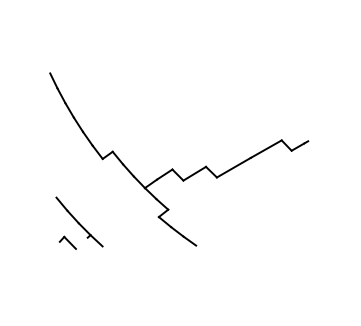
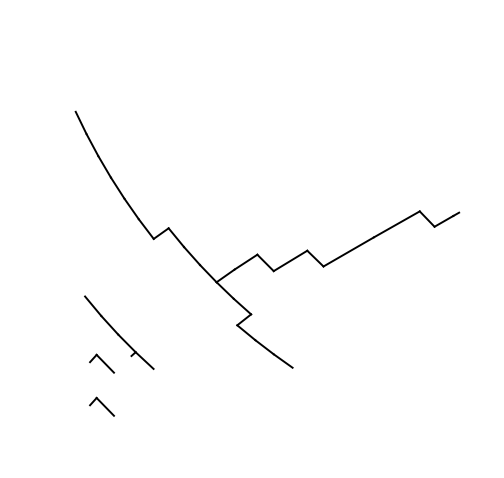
part: (67, 271) -> (101, 406), added

